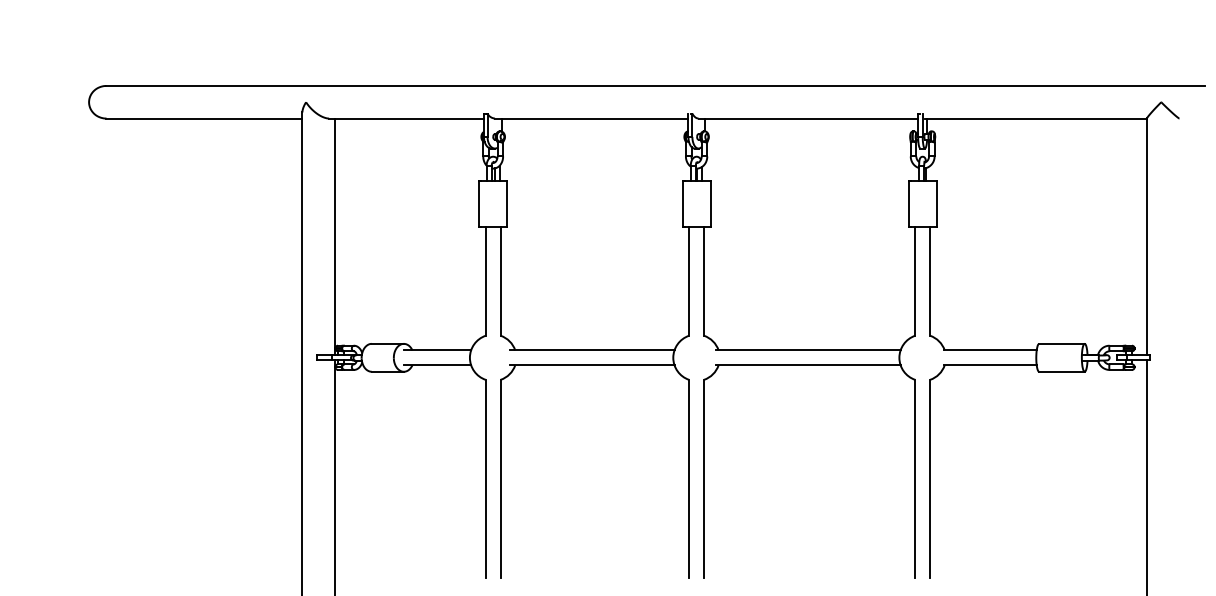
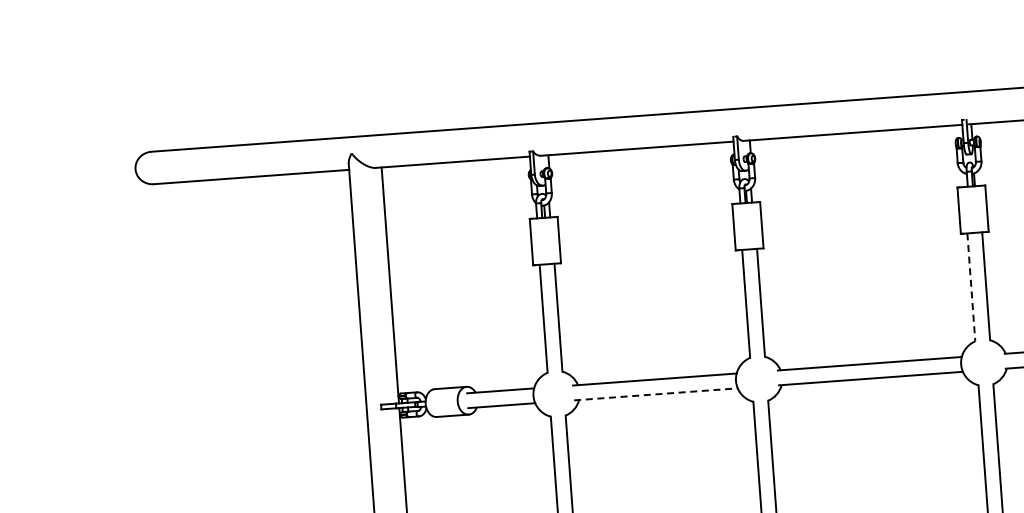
line: (915, 282) -> (971, 288), solid -> dashed
line: (592, 365) -> (656, 394), solid -> dashed

